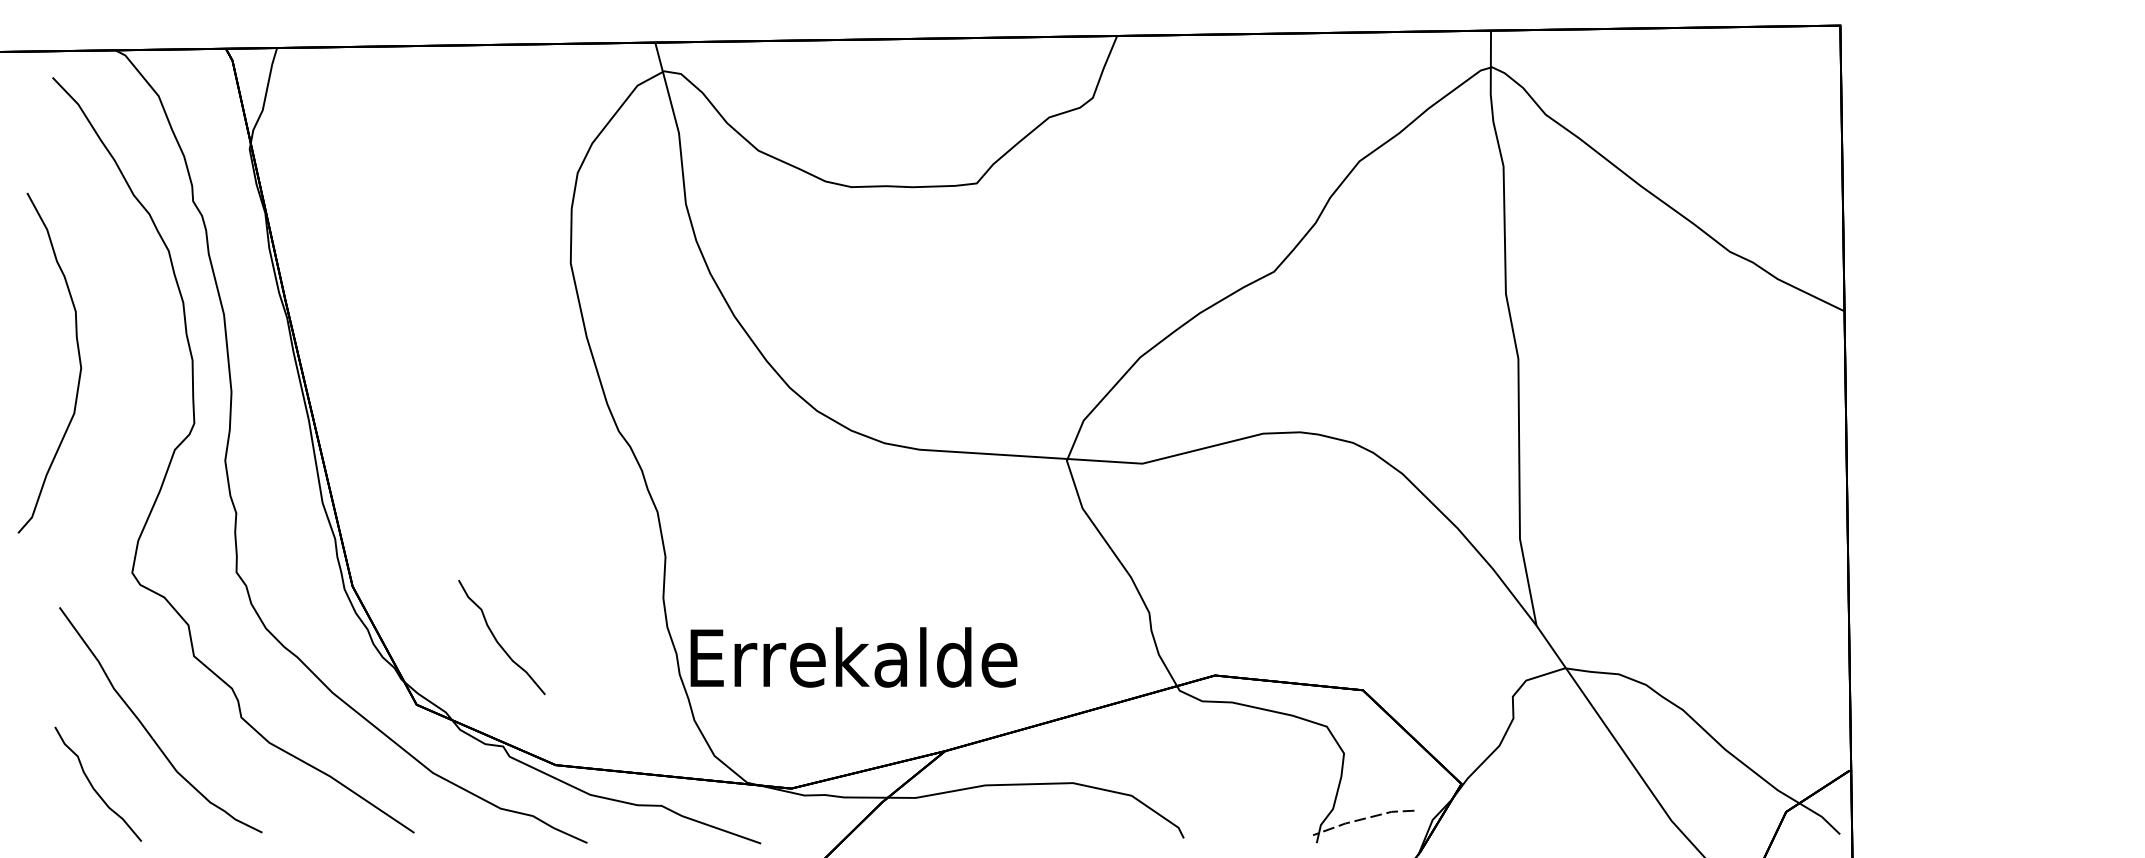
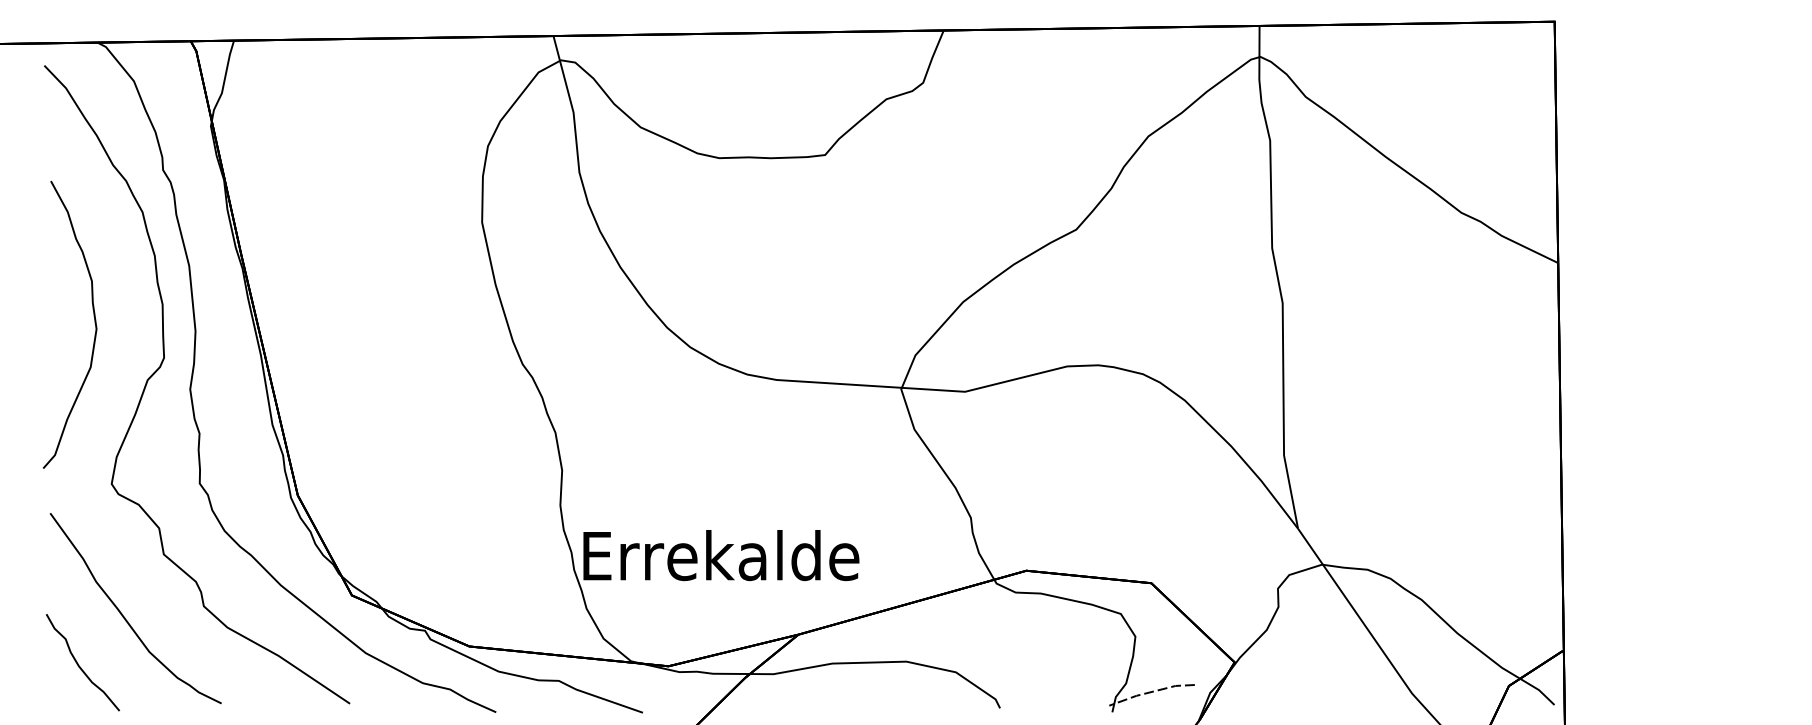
curve: (78, 361) -> (94, 323), moved
curve: (496, 638) -> (419, 539), removed

